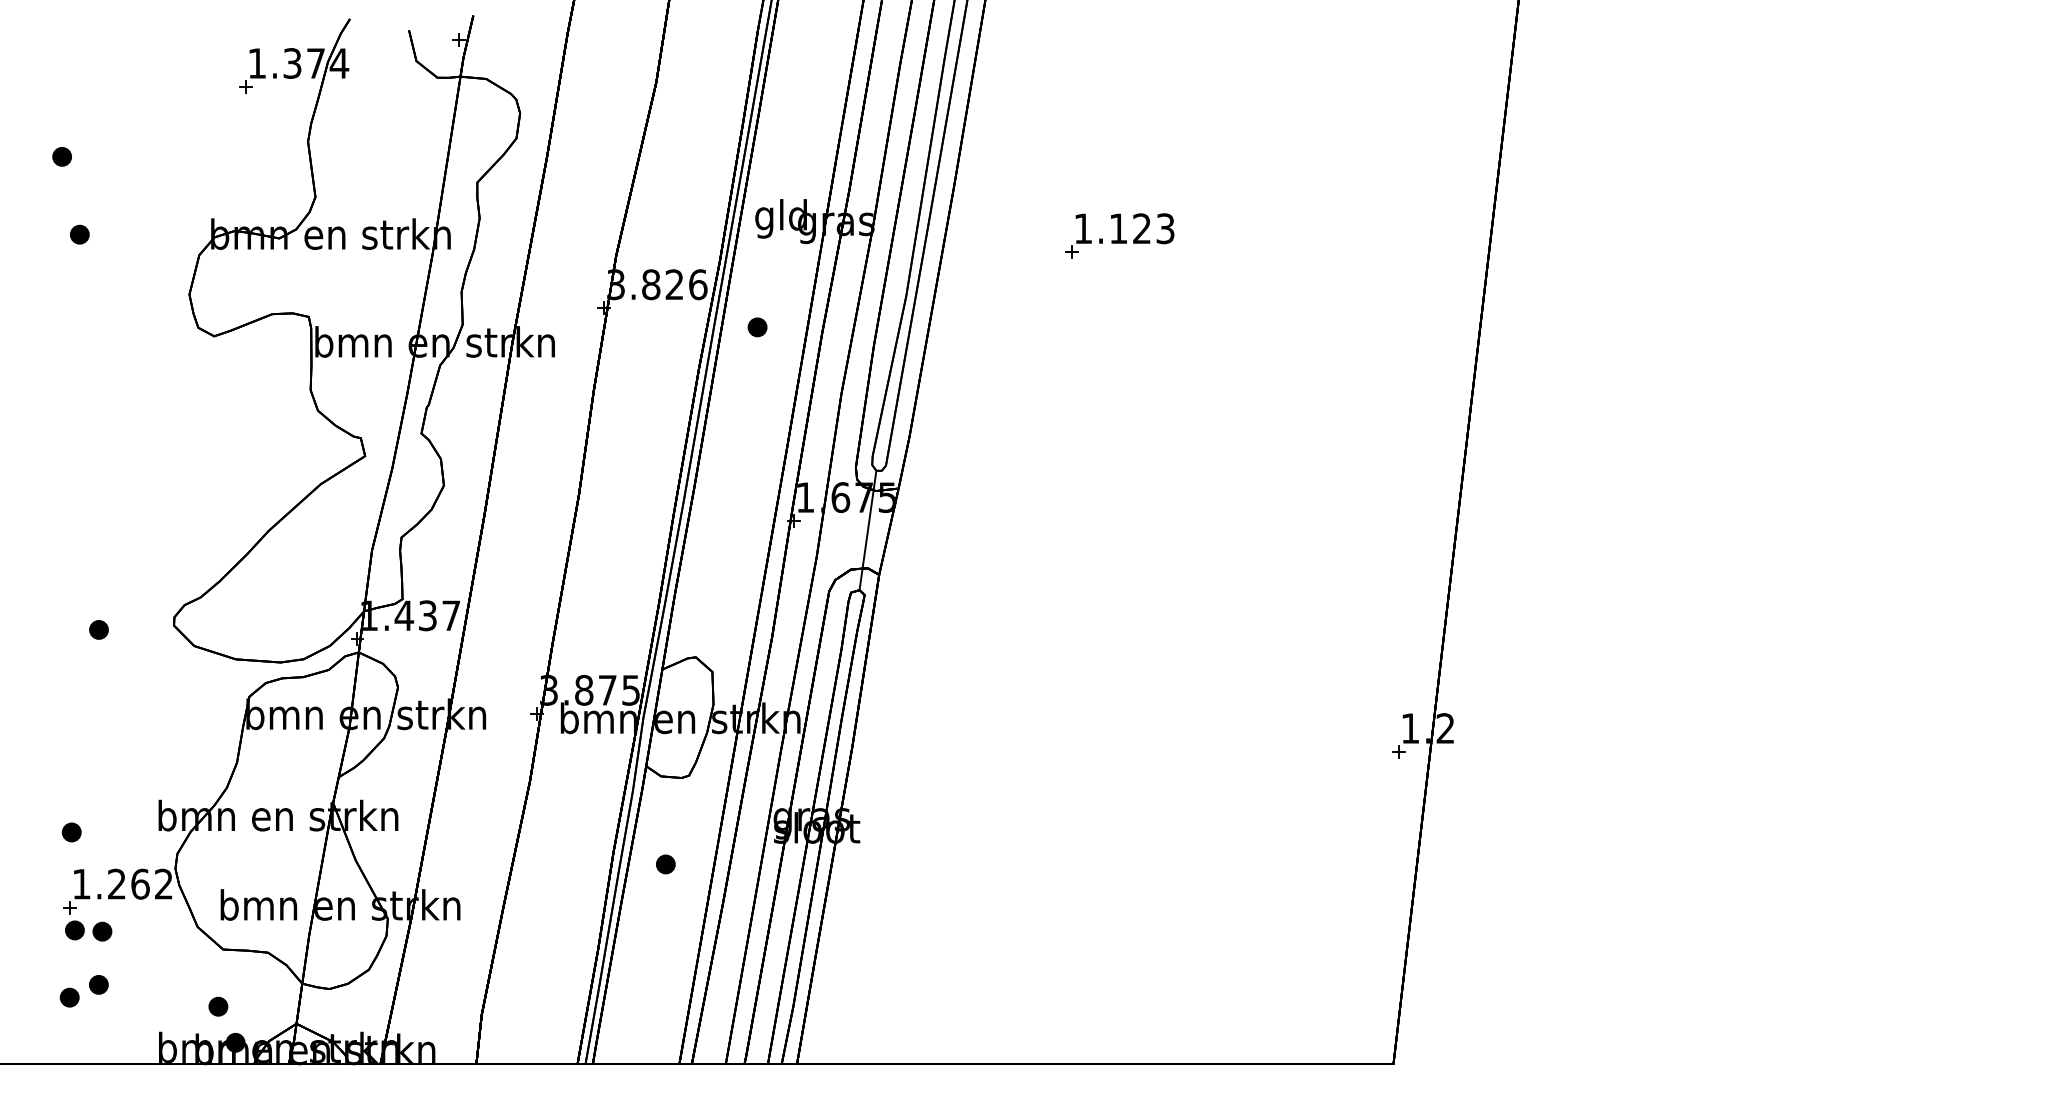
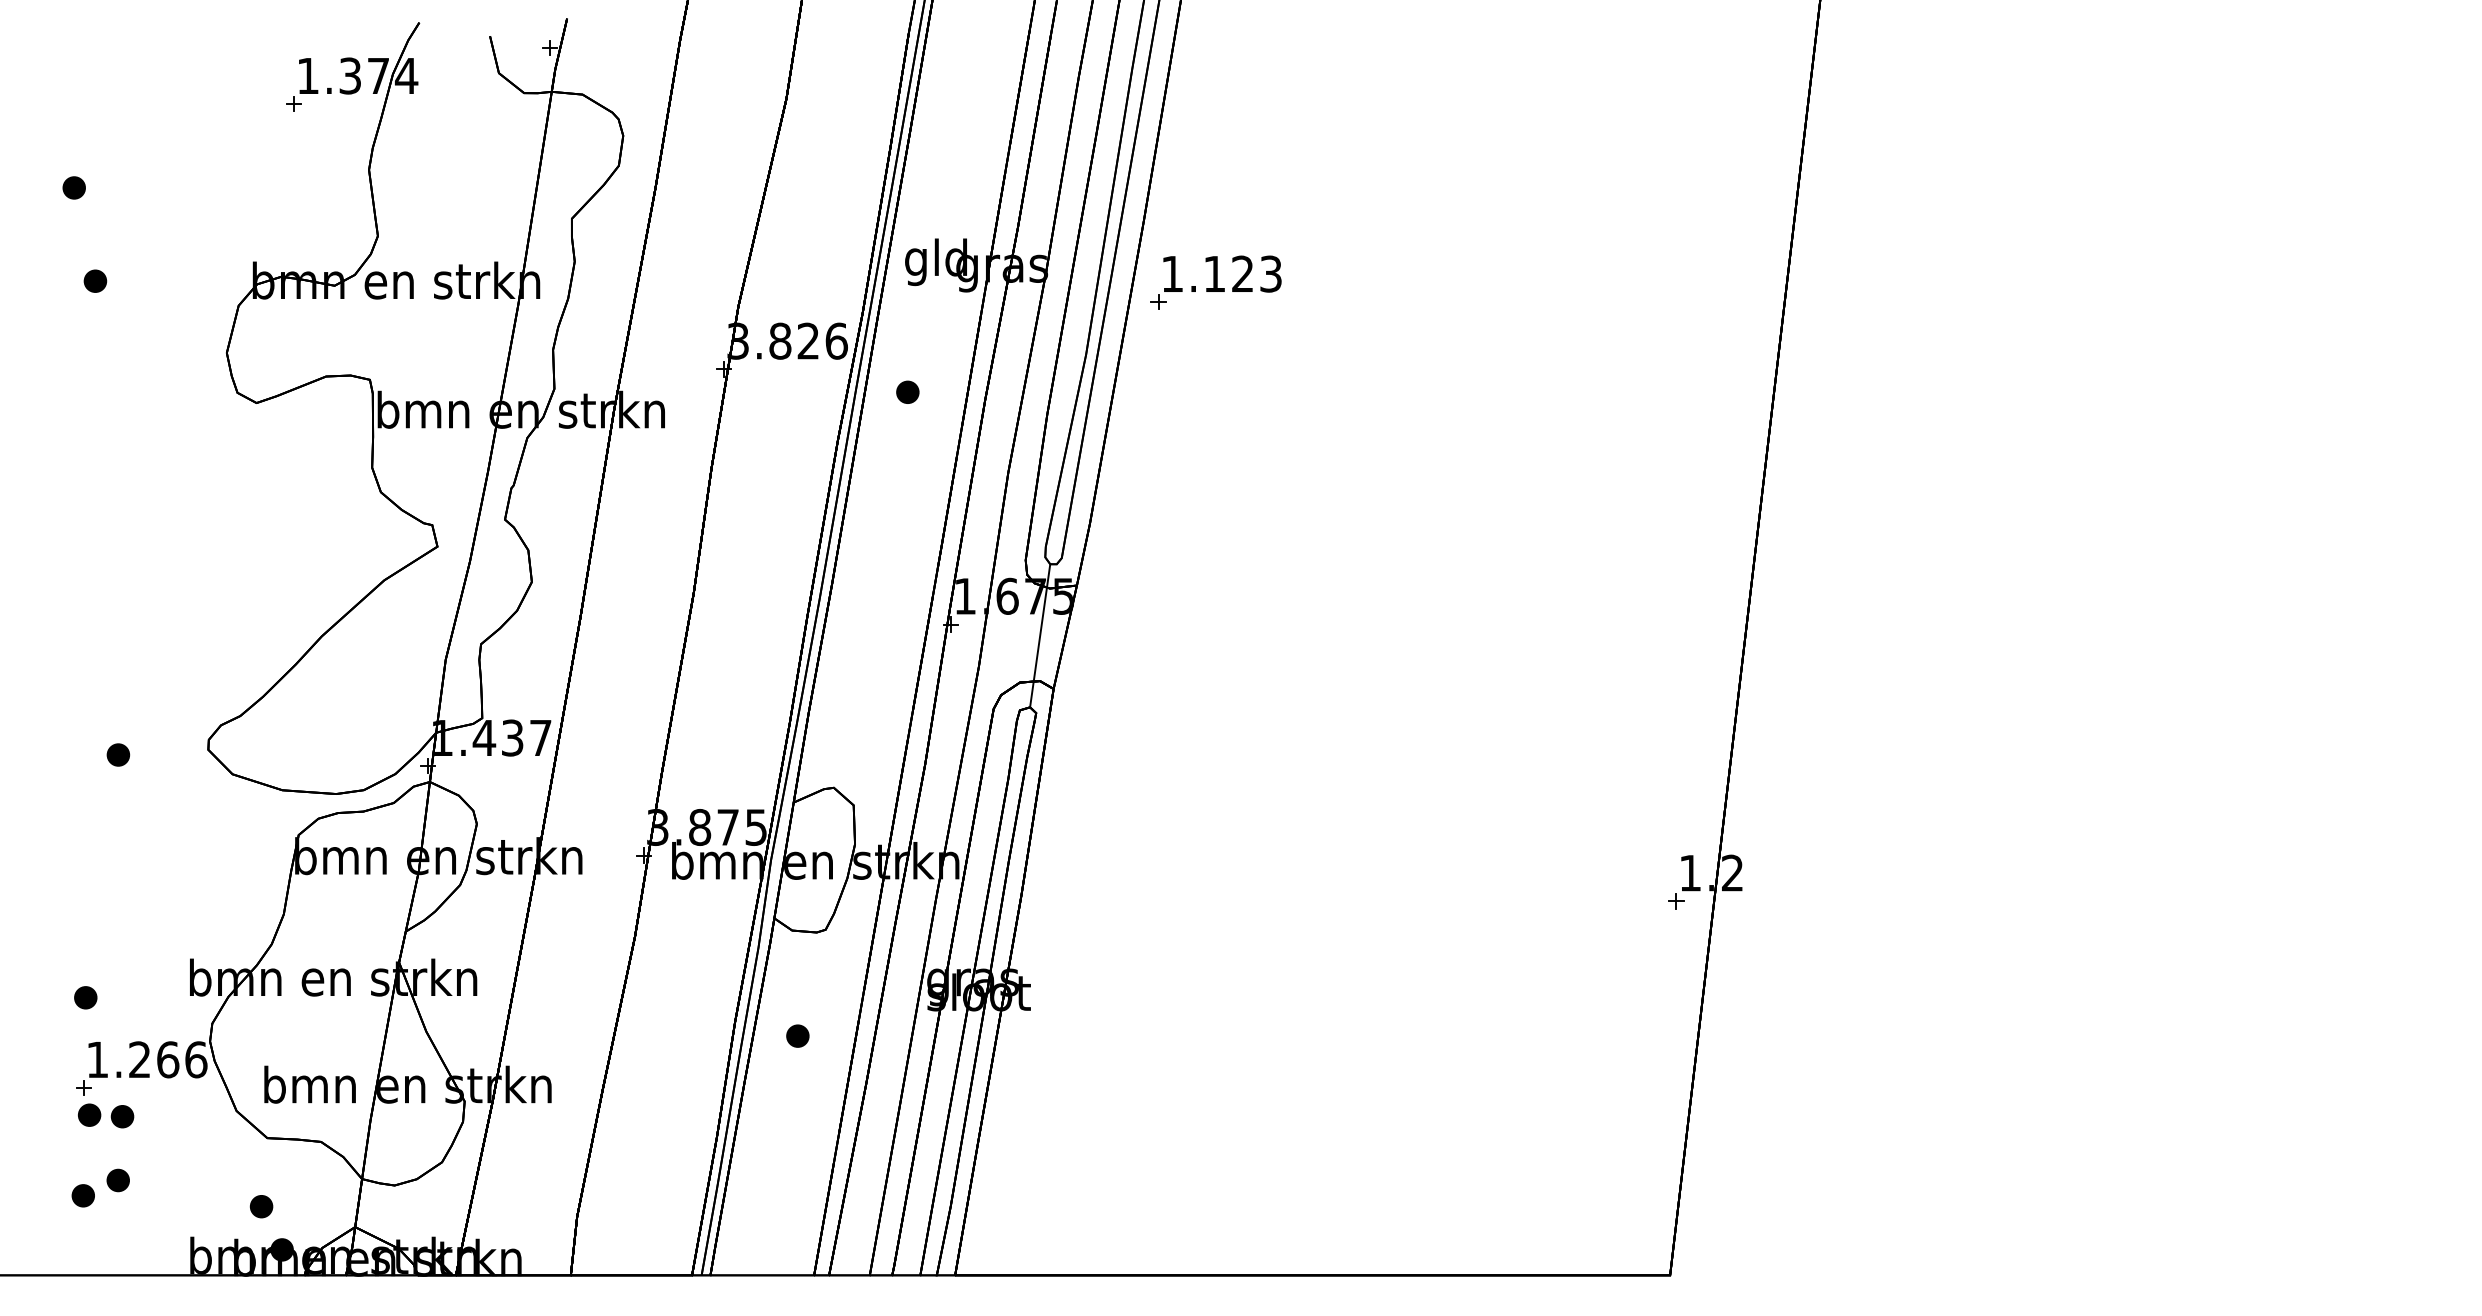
part: (1119, 235) -> (1215, 282), moved
text: (163, 883) -> (195, 1058), 1.262 -> 1.266

